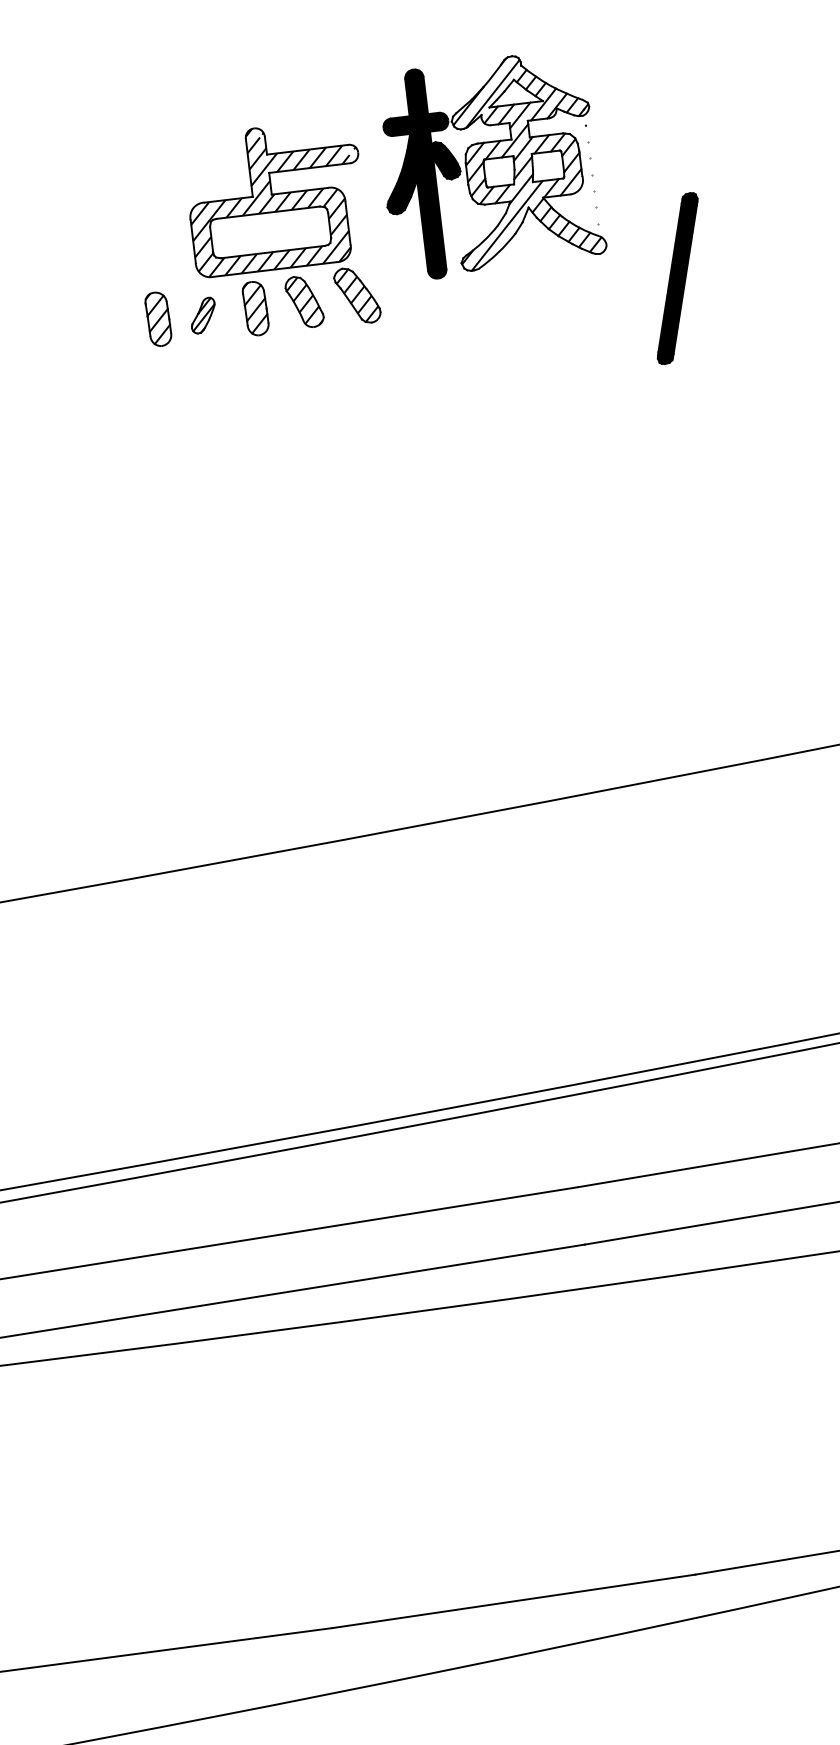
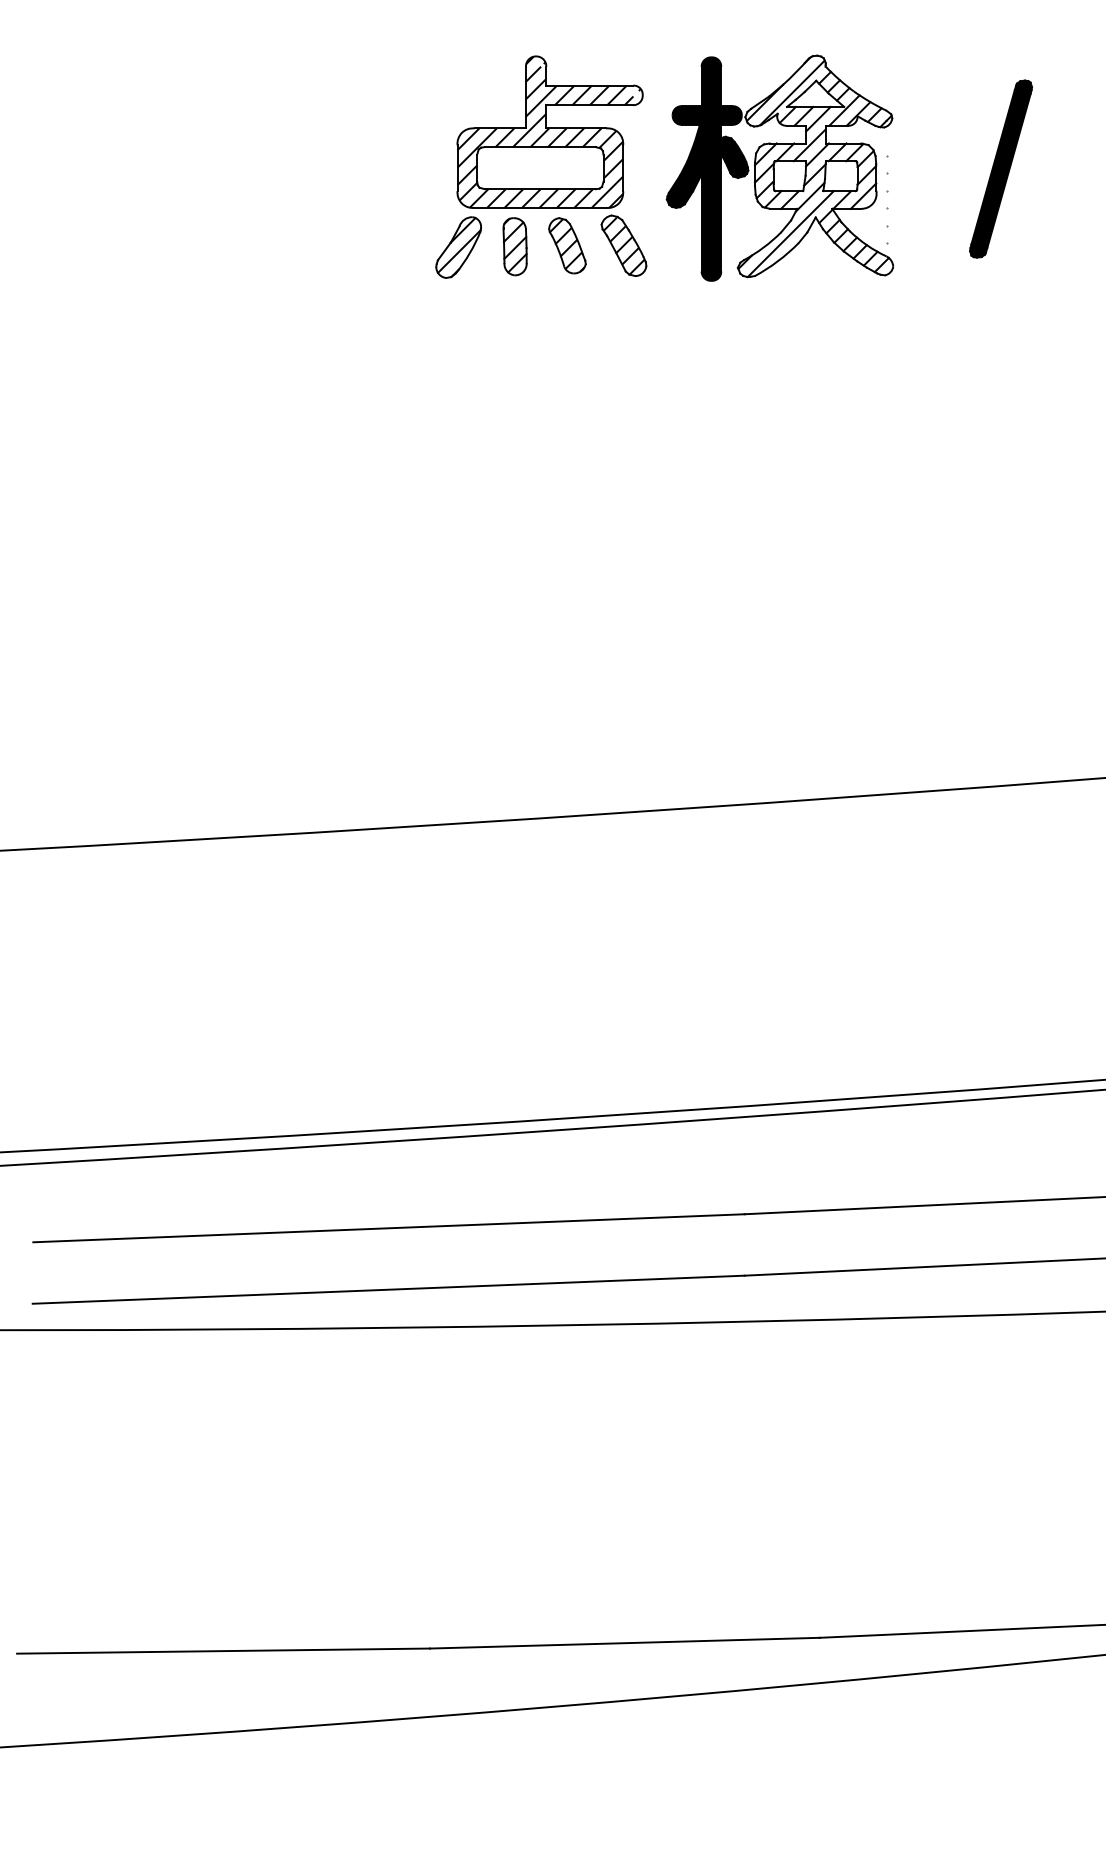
part: (489, 164) -> (779, 167), moved
part: (677, 278) -> (1000, 168), moved
part: (202, 315) -> (458, 247), size x1.67
part: (157, 319) -> (410, 245), removed

